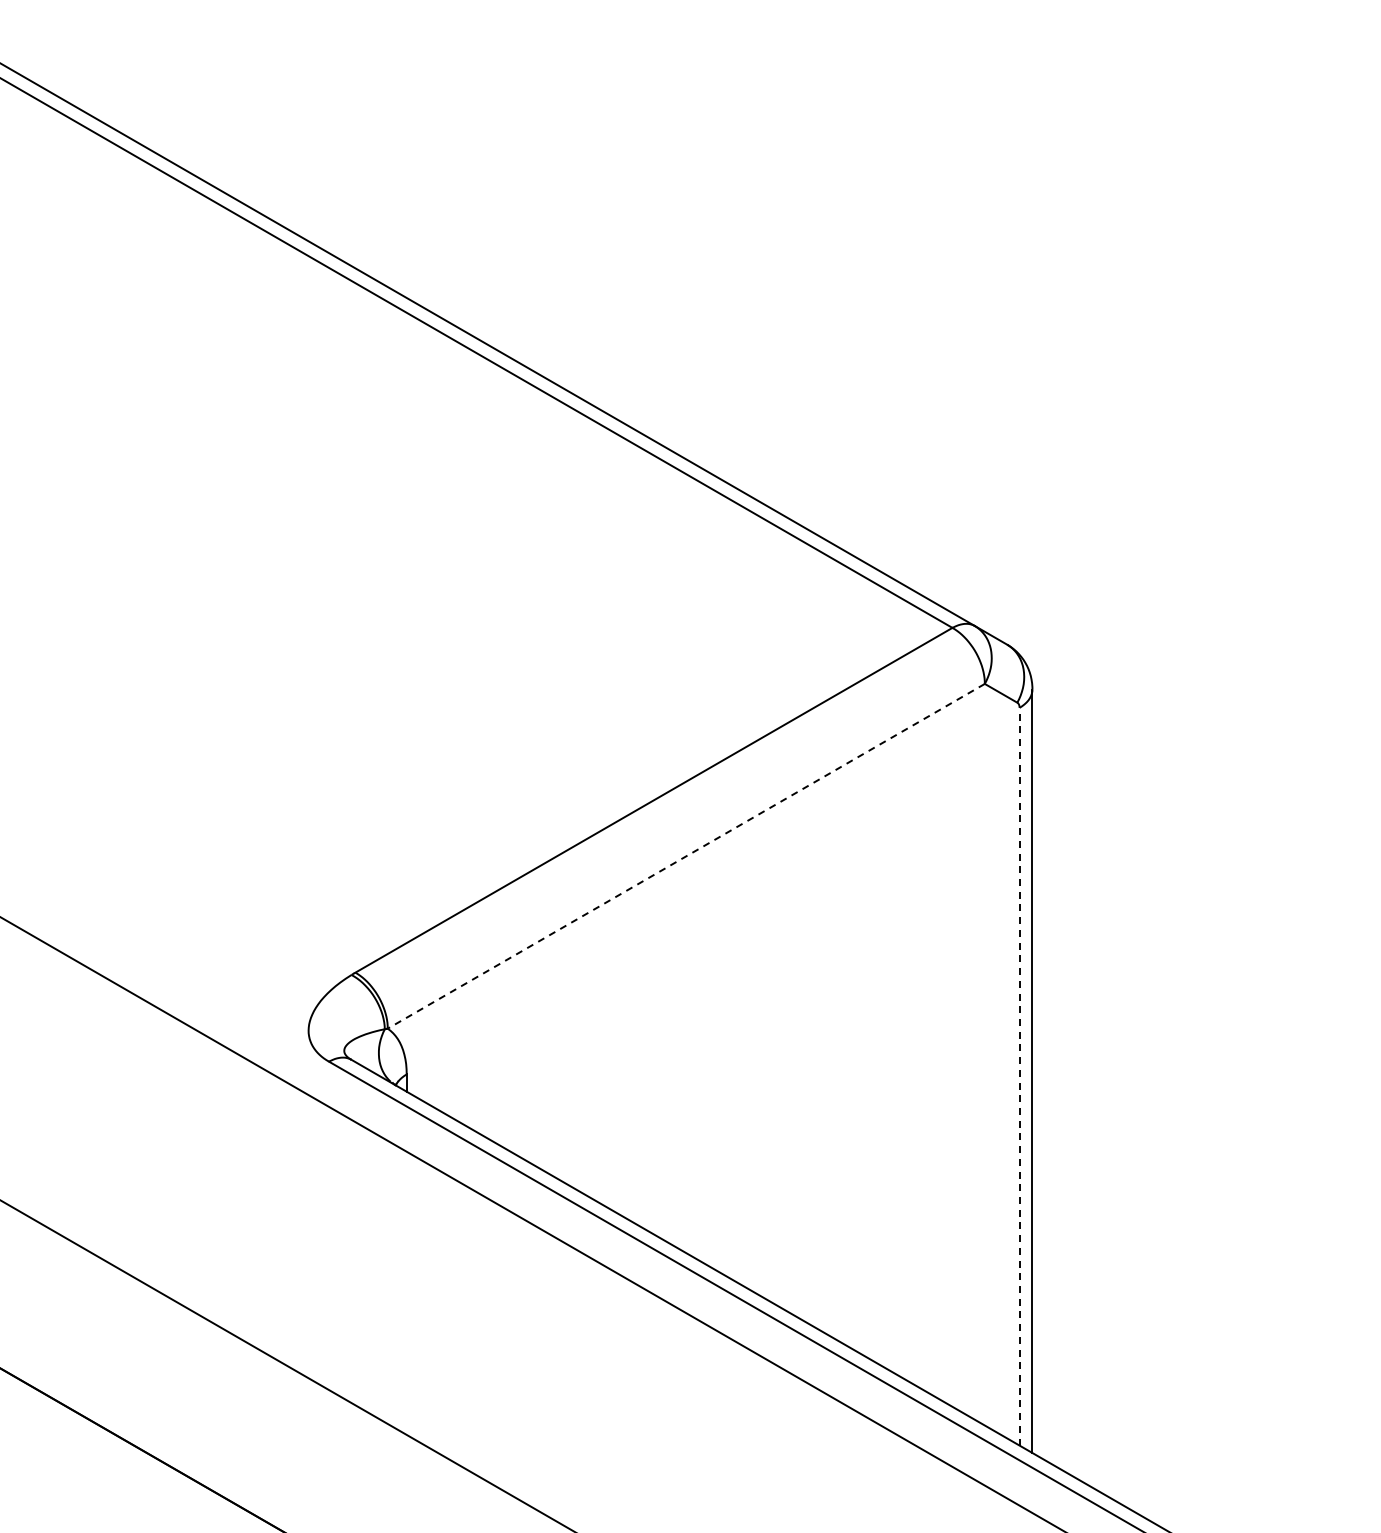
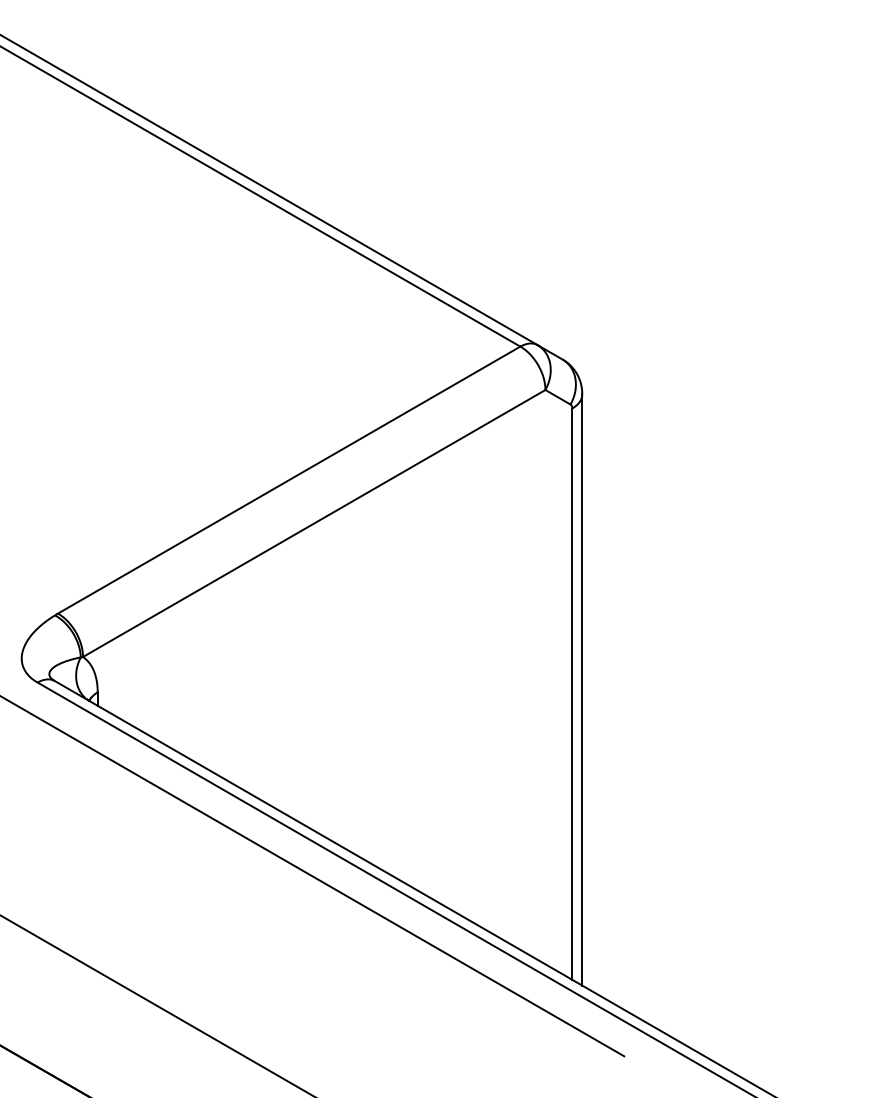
line: (686, 856) -> (314, 523), dashed -> solid
line: (1019, 1076) -> (572, 694), dashed -> solid

